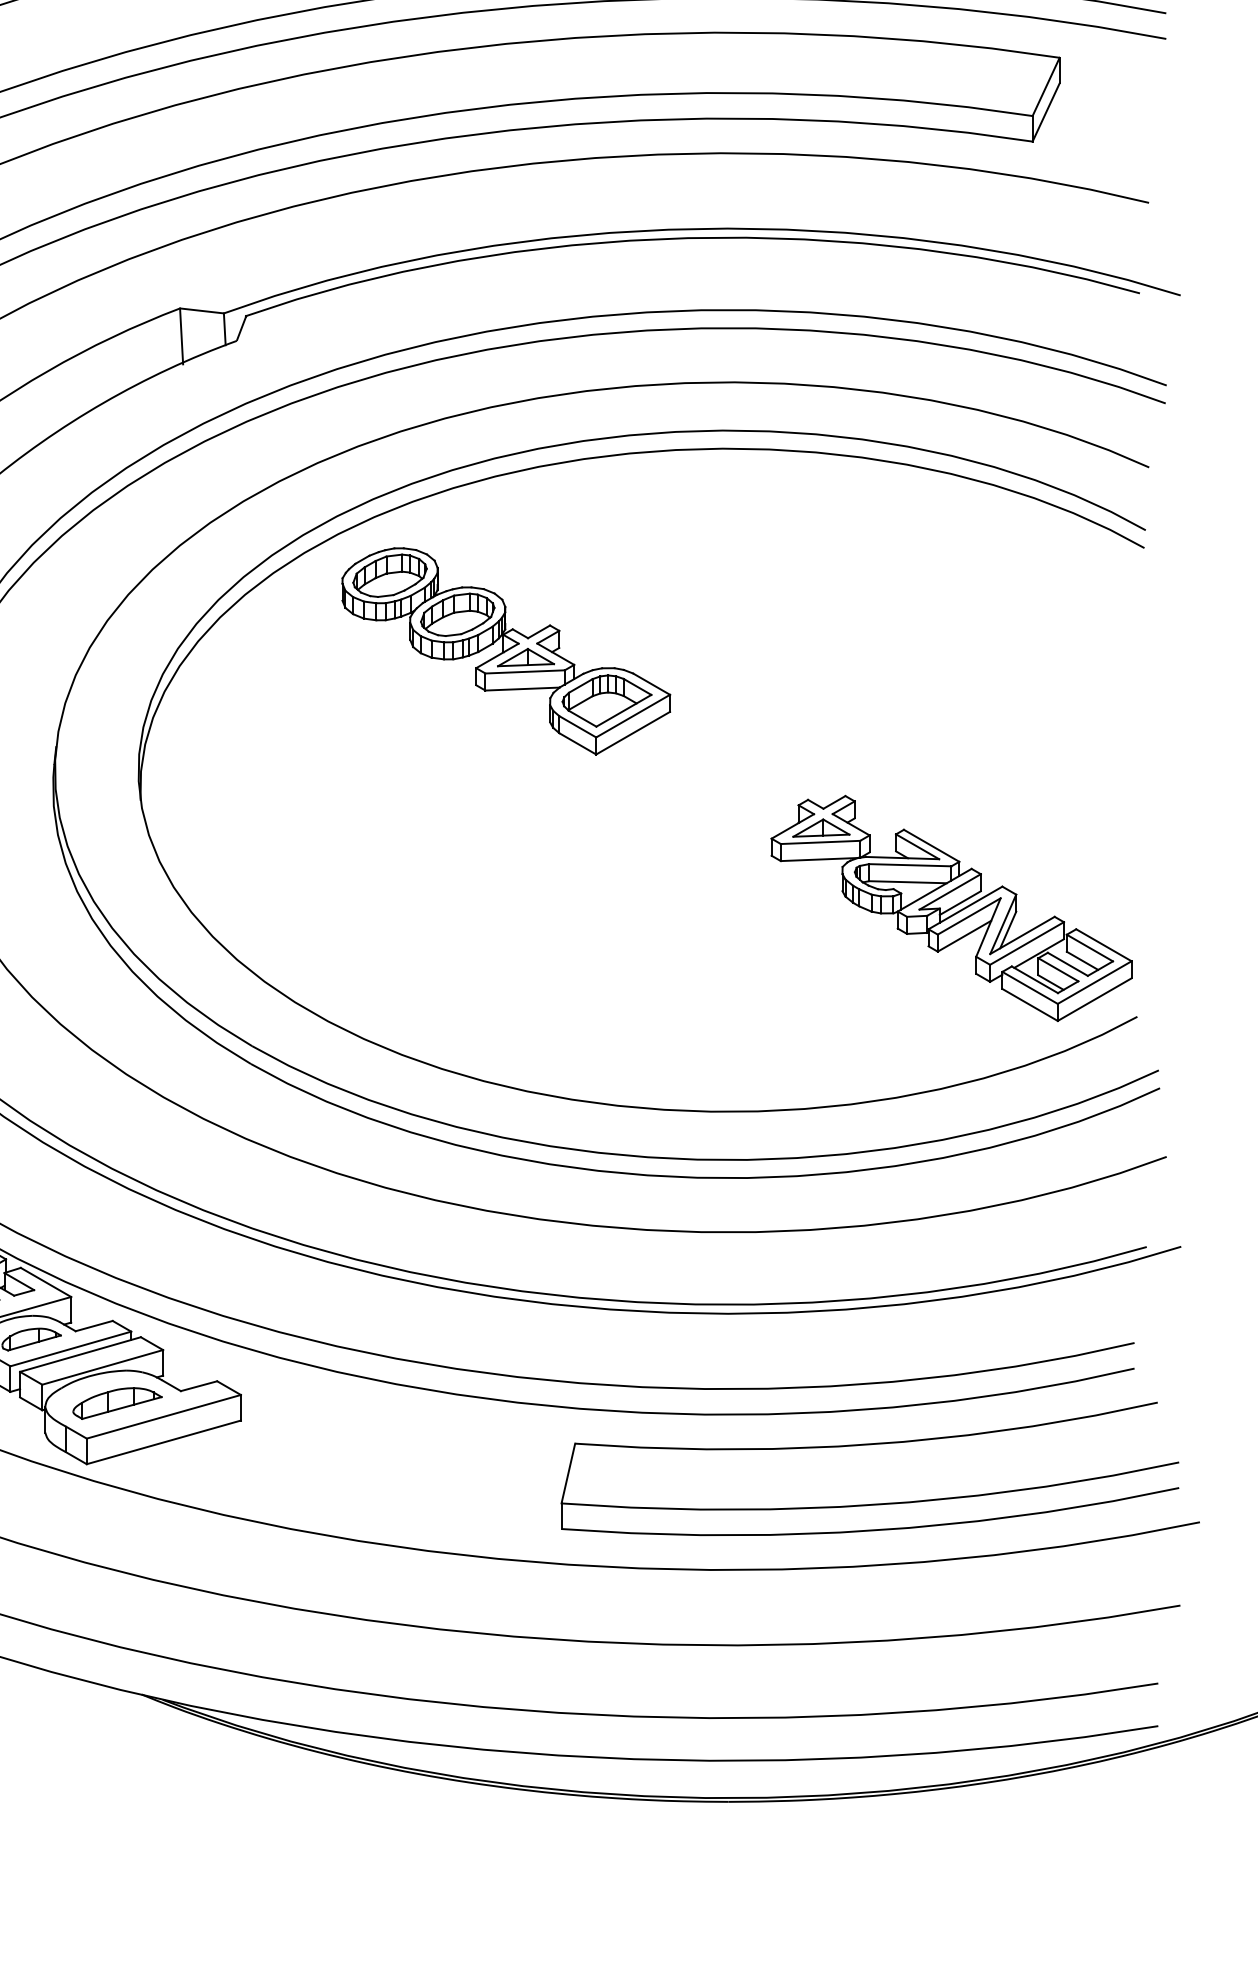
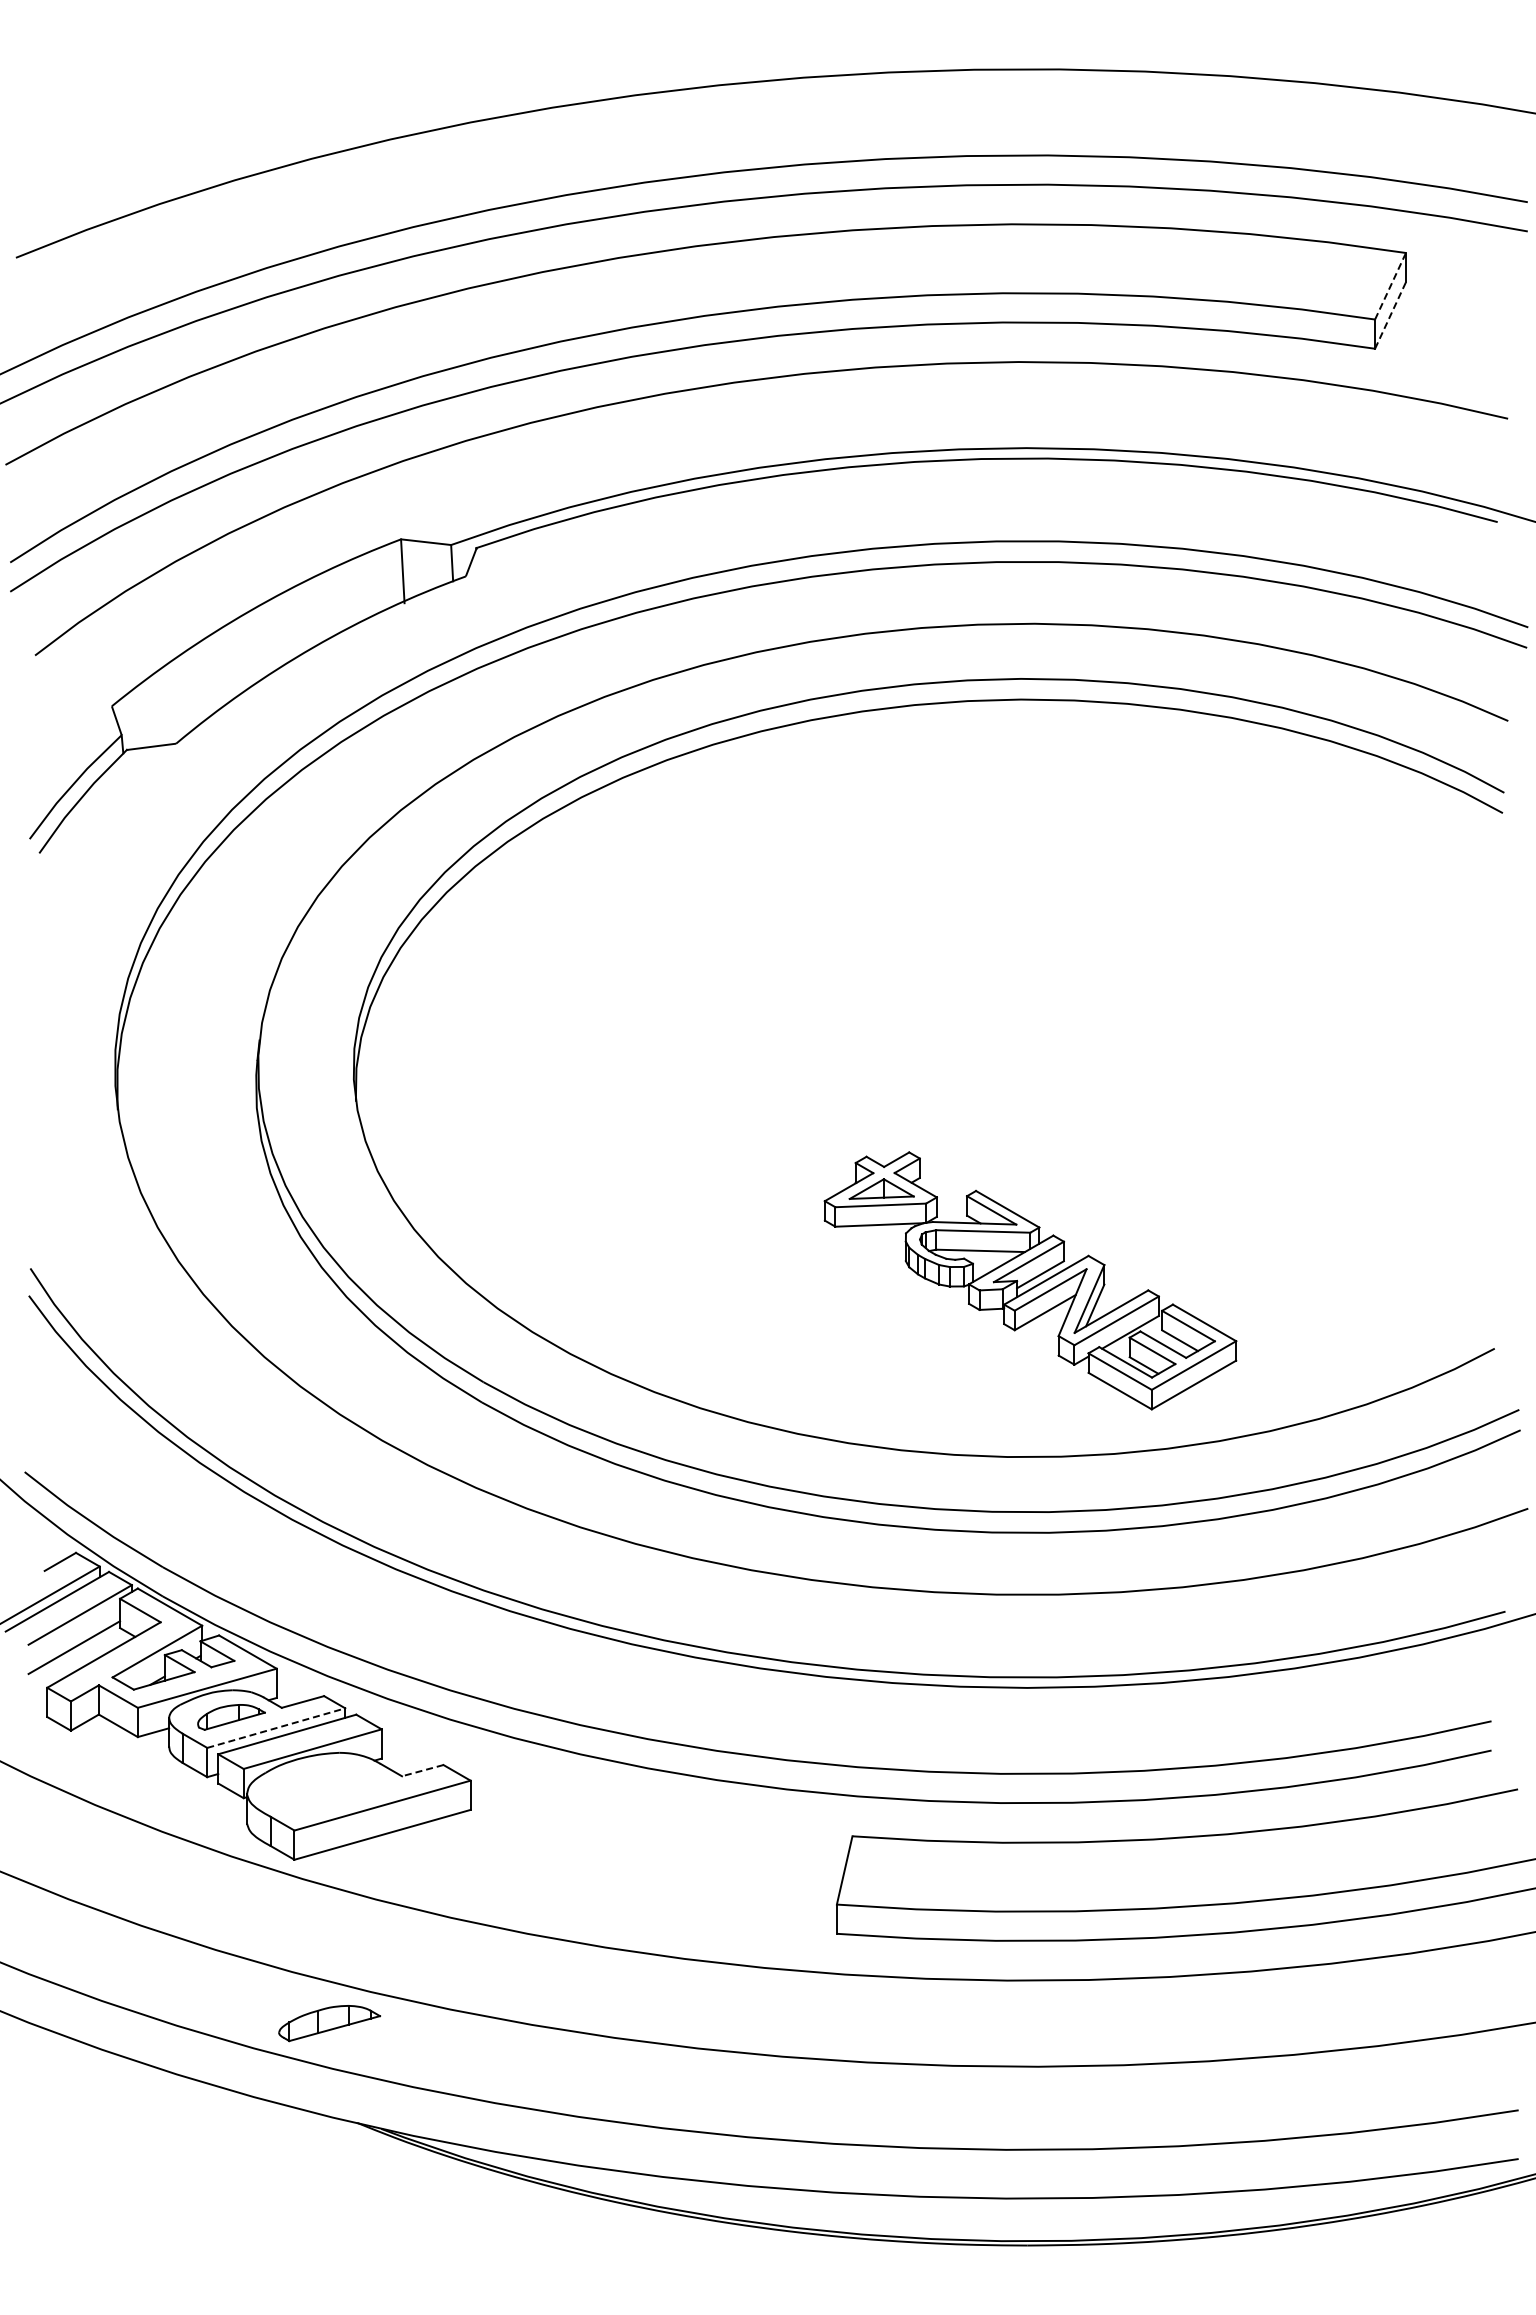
line: (1046, 87) -> (1390, 286), solid -> dashed
line: (1046, 112) -> (1390, 315), solid -> dashed
part: (506, 651) -> (773, 931), removed
part: (951, 908) -> (1030, 1280), moved
line: (71, 1349) -> (276, 1728), solid -> dashed
line: (198, 1386) -> (422, 1770), solid -> dashed
part: (117, 1403) -> (329, 2023), moved

